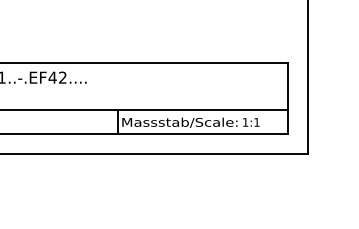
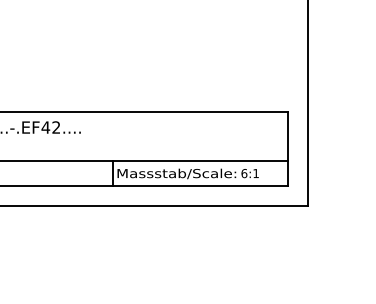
text: (245, 122) -> (244, 173), 1:1 -> 6:1

